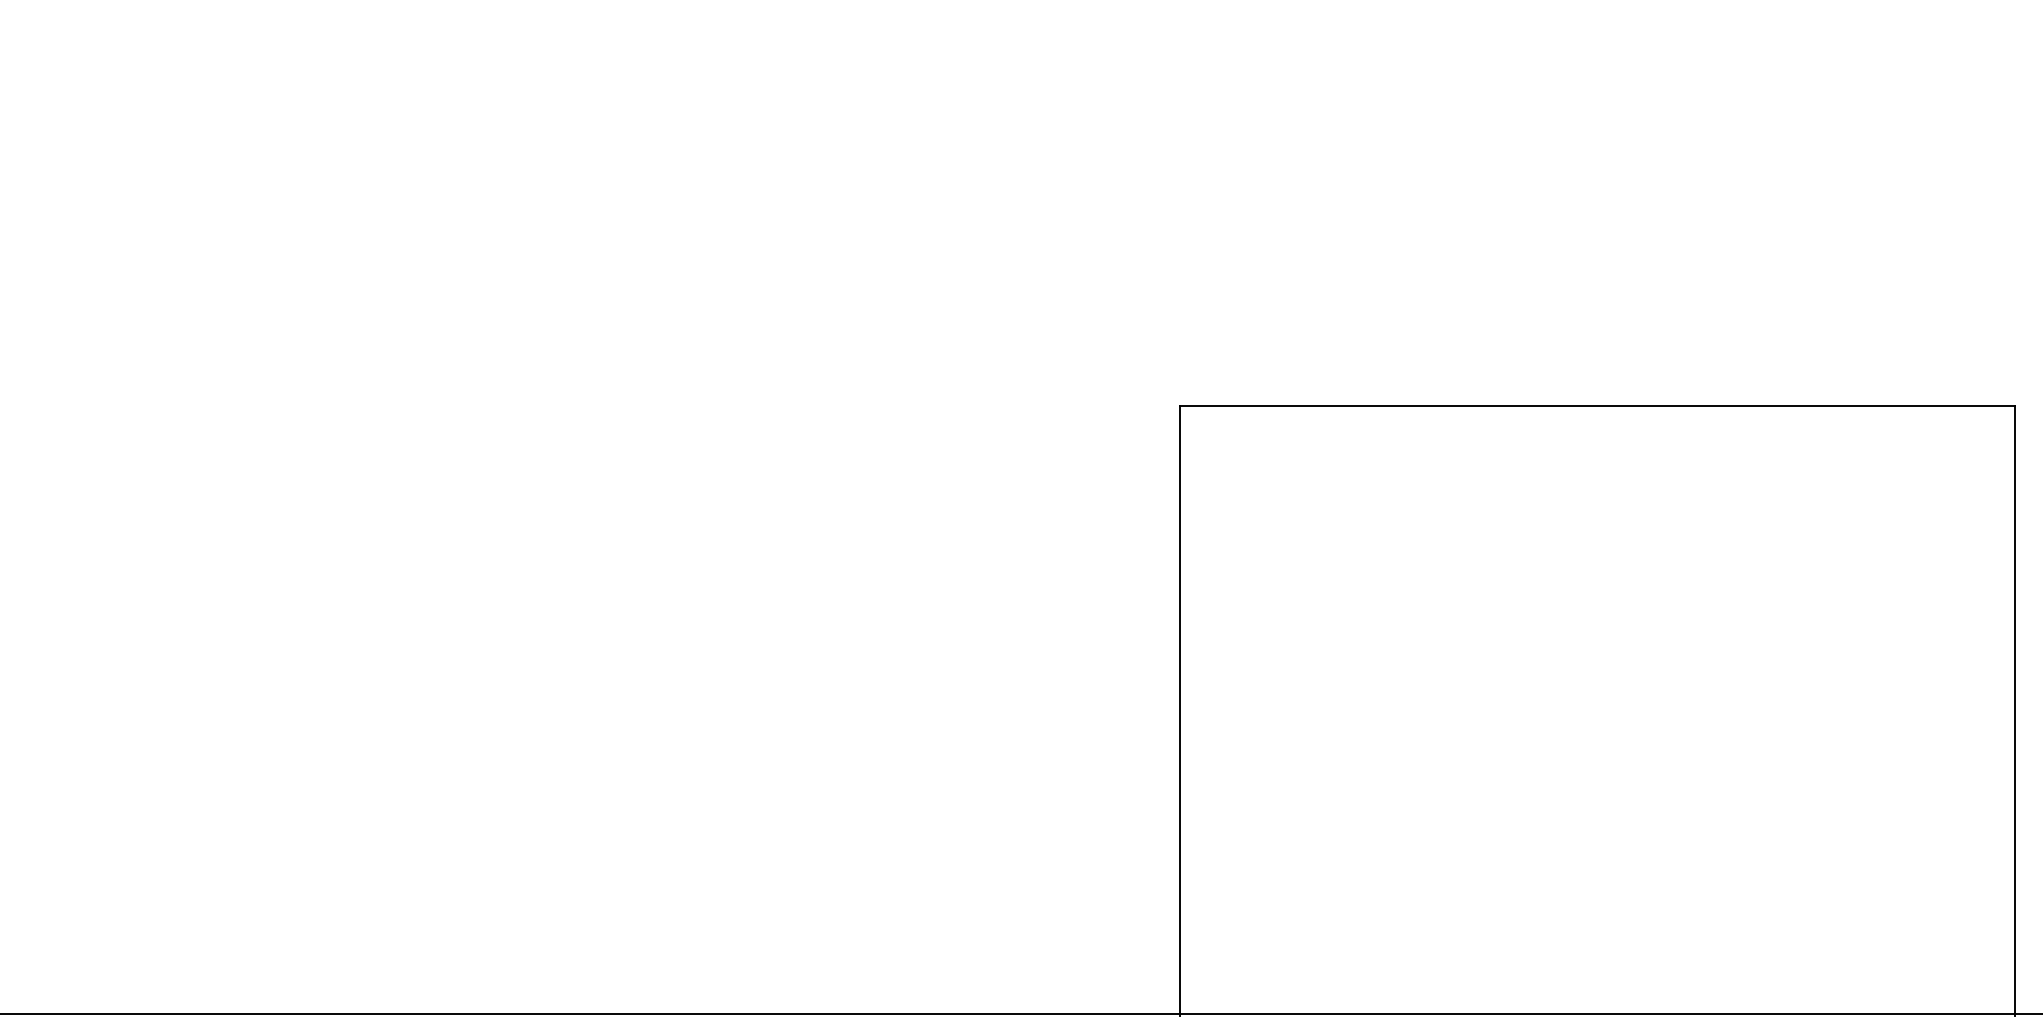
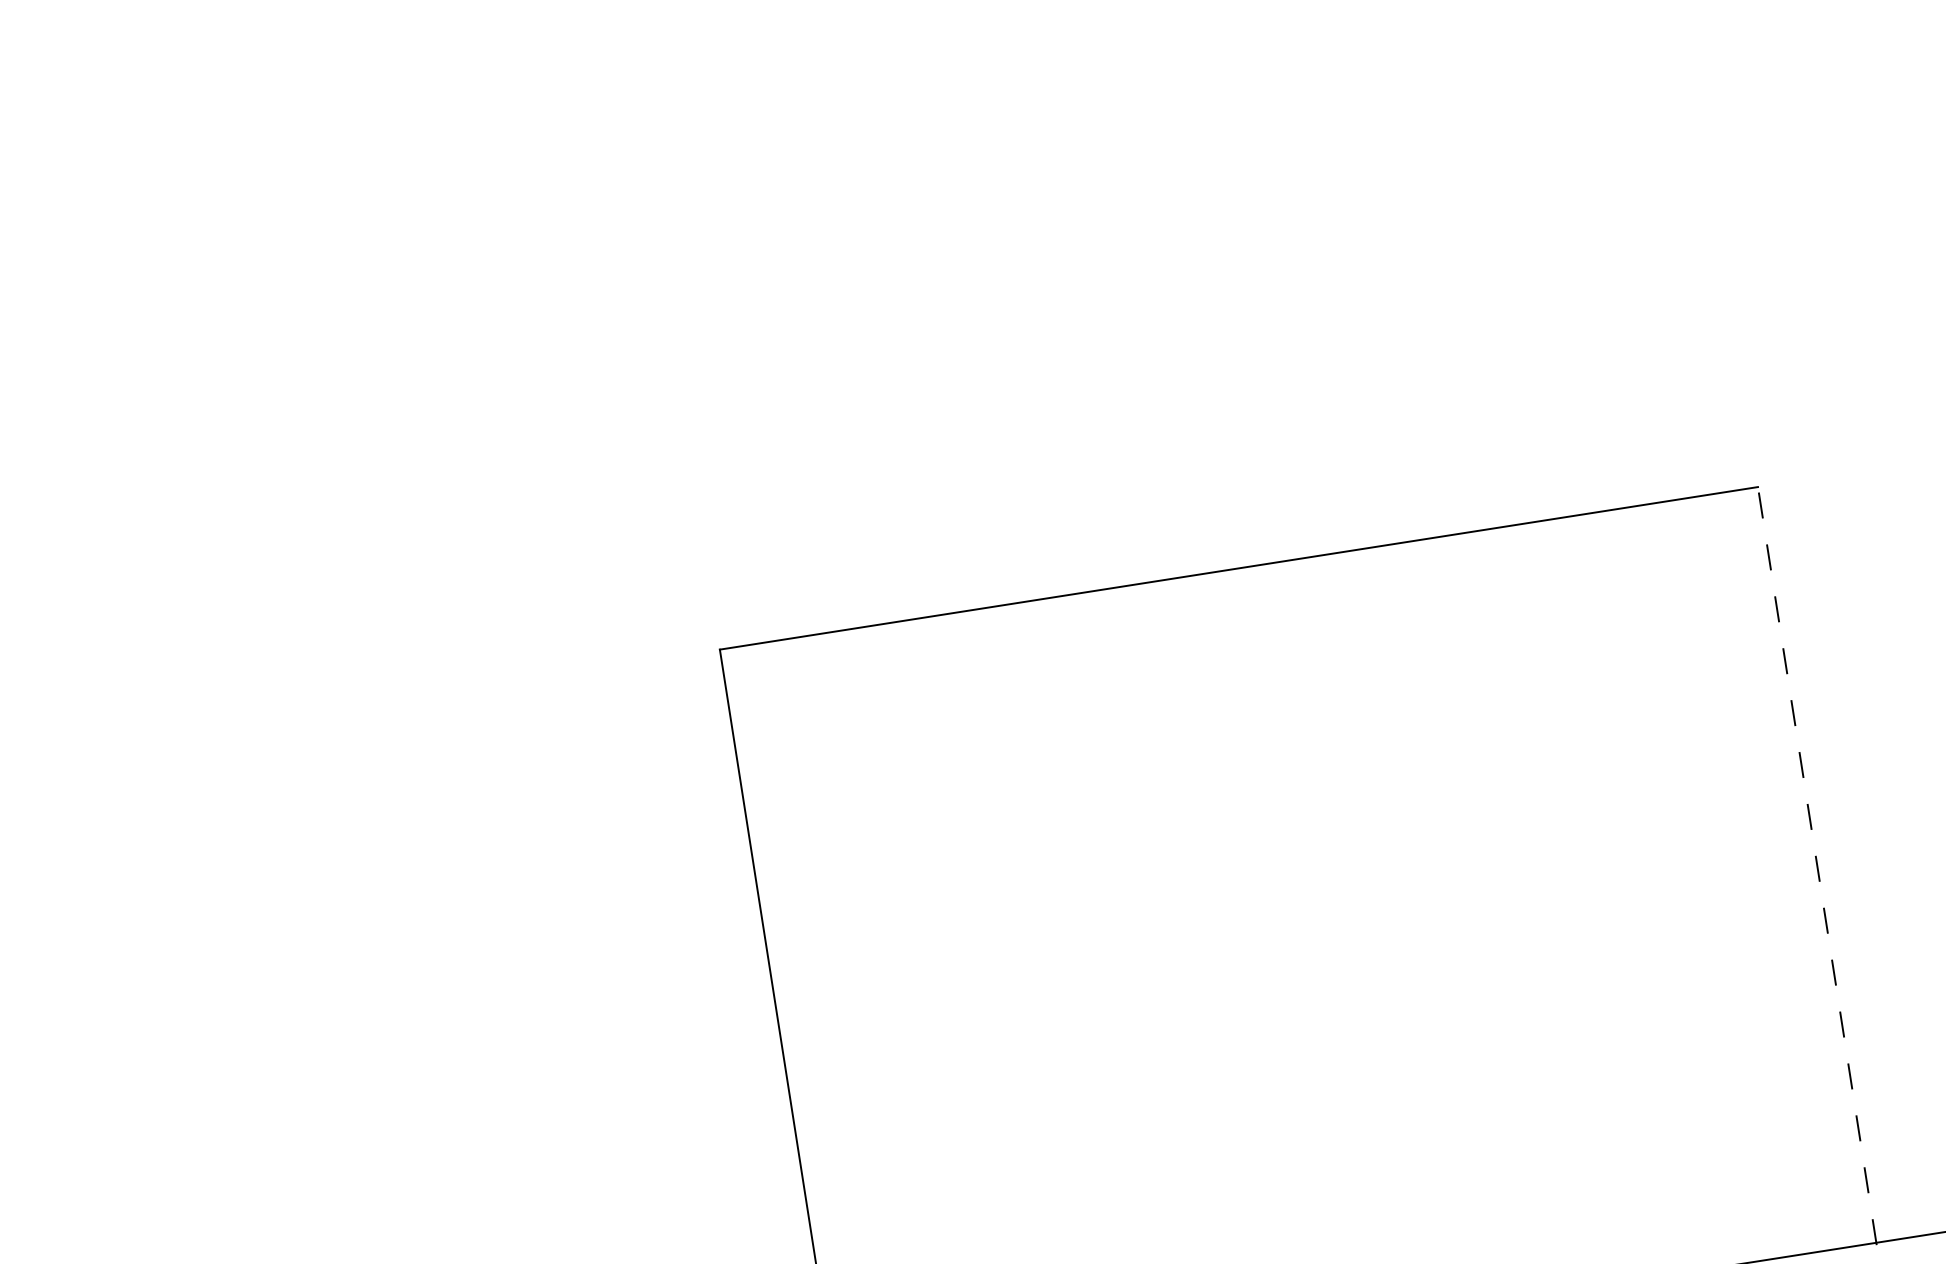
line: (2015, 710) -> (1817, 865), solid -> dashed

